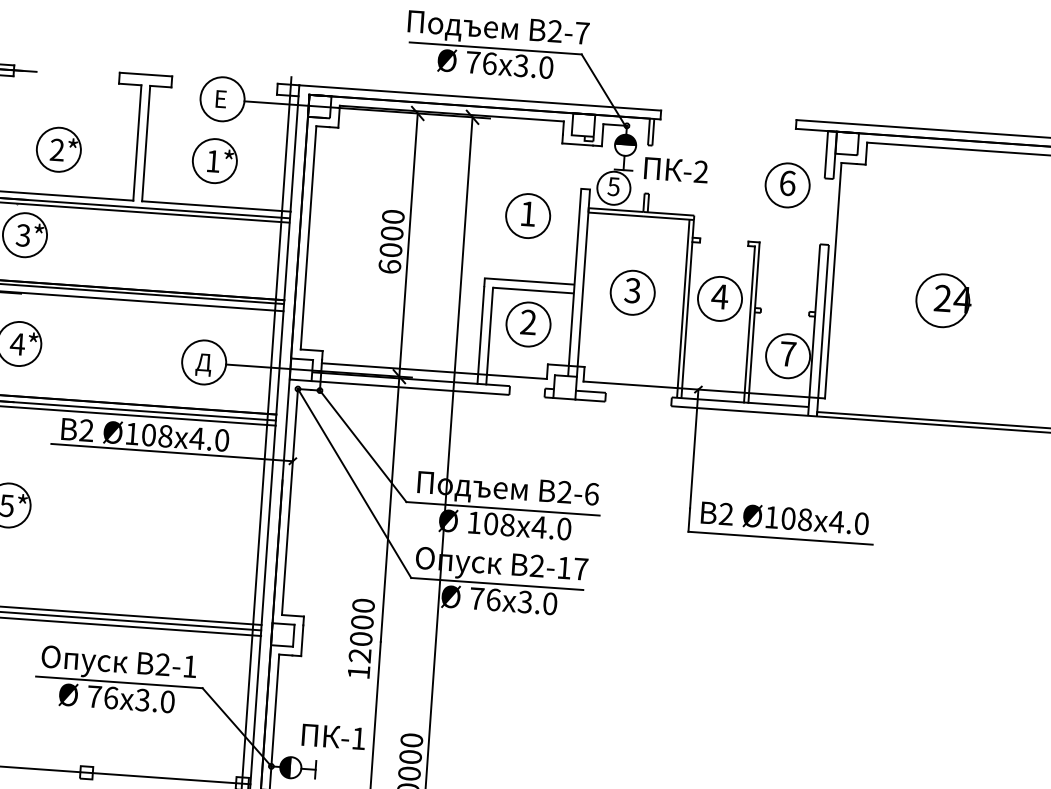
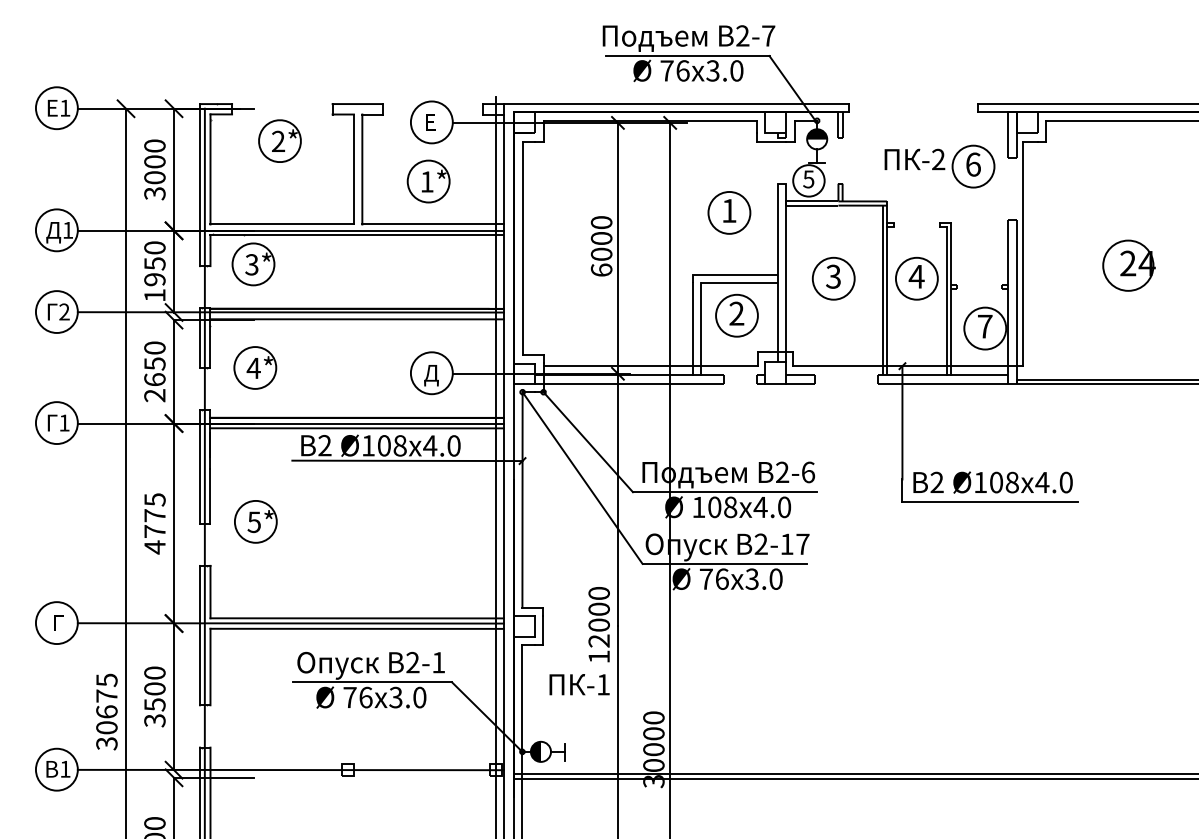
part: (58, 149) -> (279, 140), moved
text: (675, 170) -> (914, 159), moved
text: (333, 736) -> (579, 684), moved

